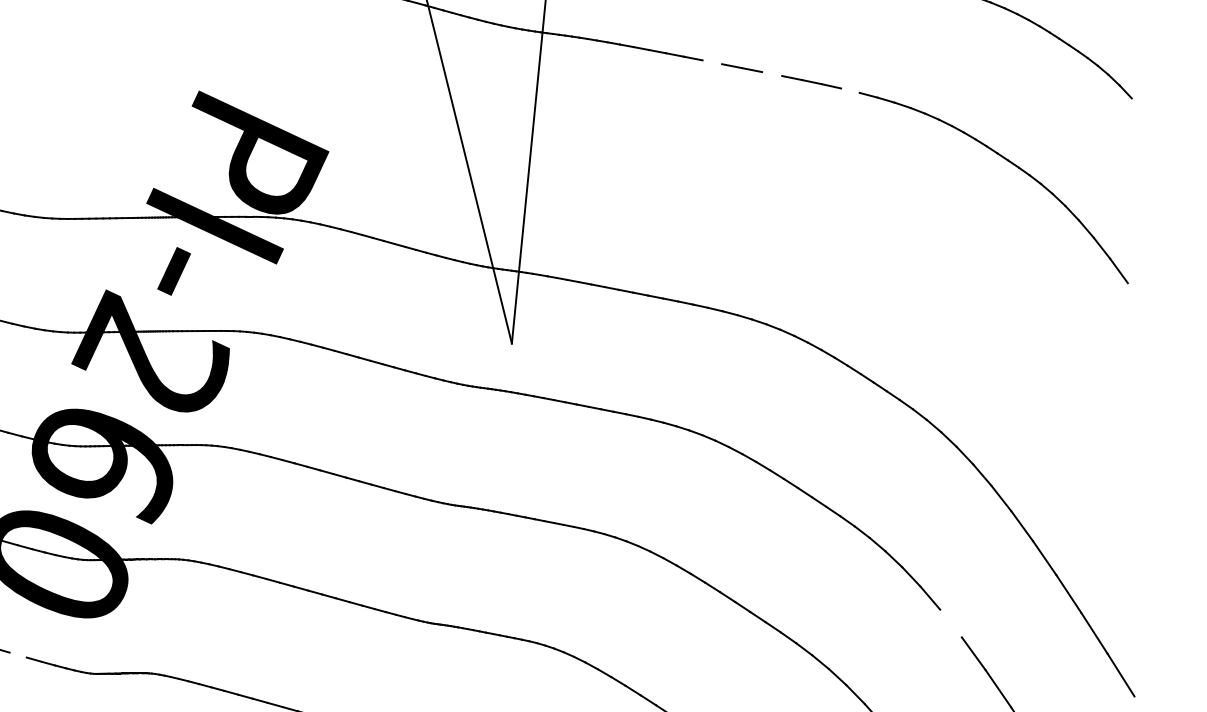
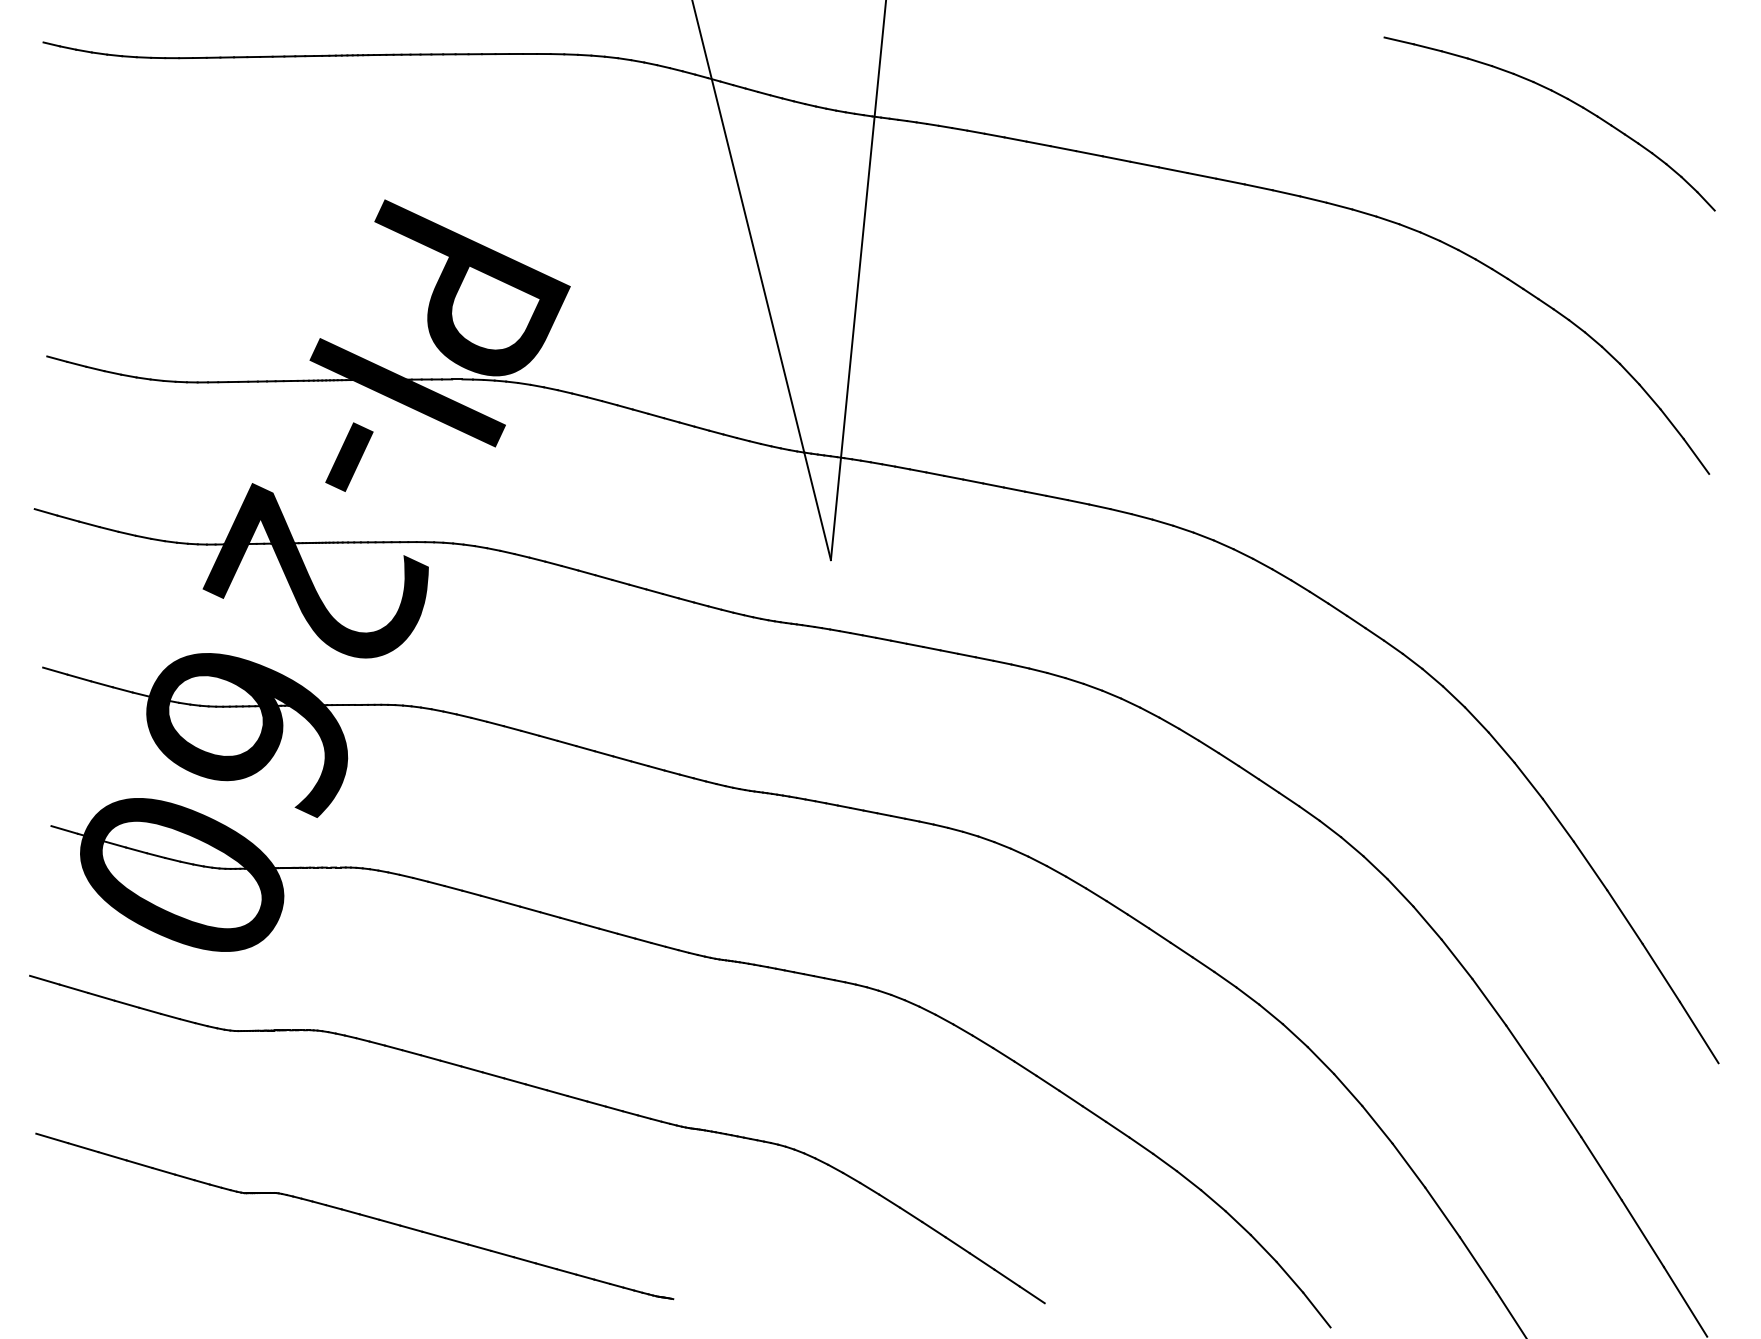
line: (712, 61) -> (1116, 158), added
line: (771, 73) -> (1201, 175), added
line: (850, 90) -> (1313, 199), added
line: (950, 623) -> (1456, 958), added
line: (17, 654) -> (126, 1003), added

